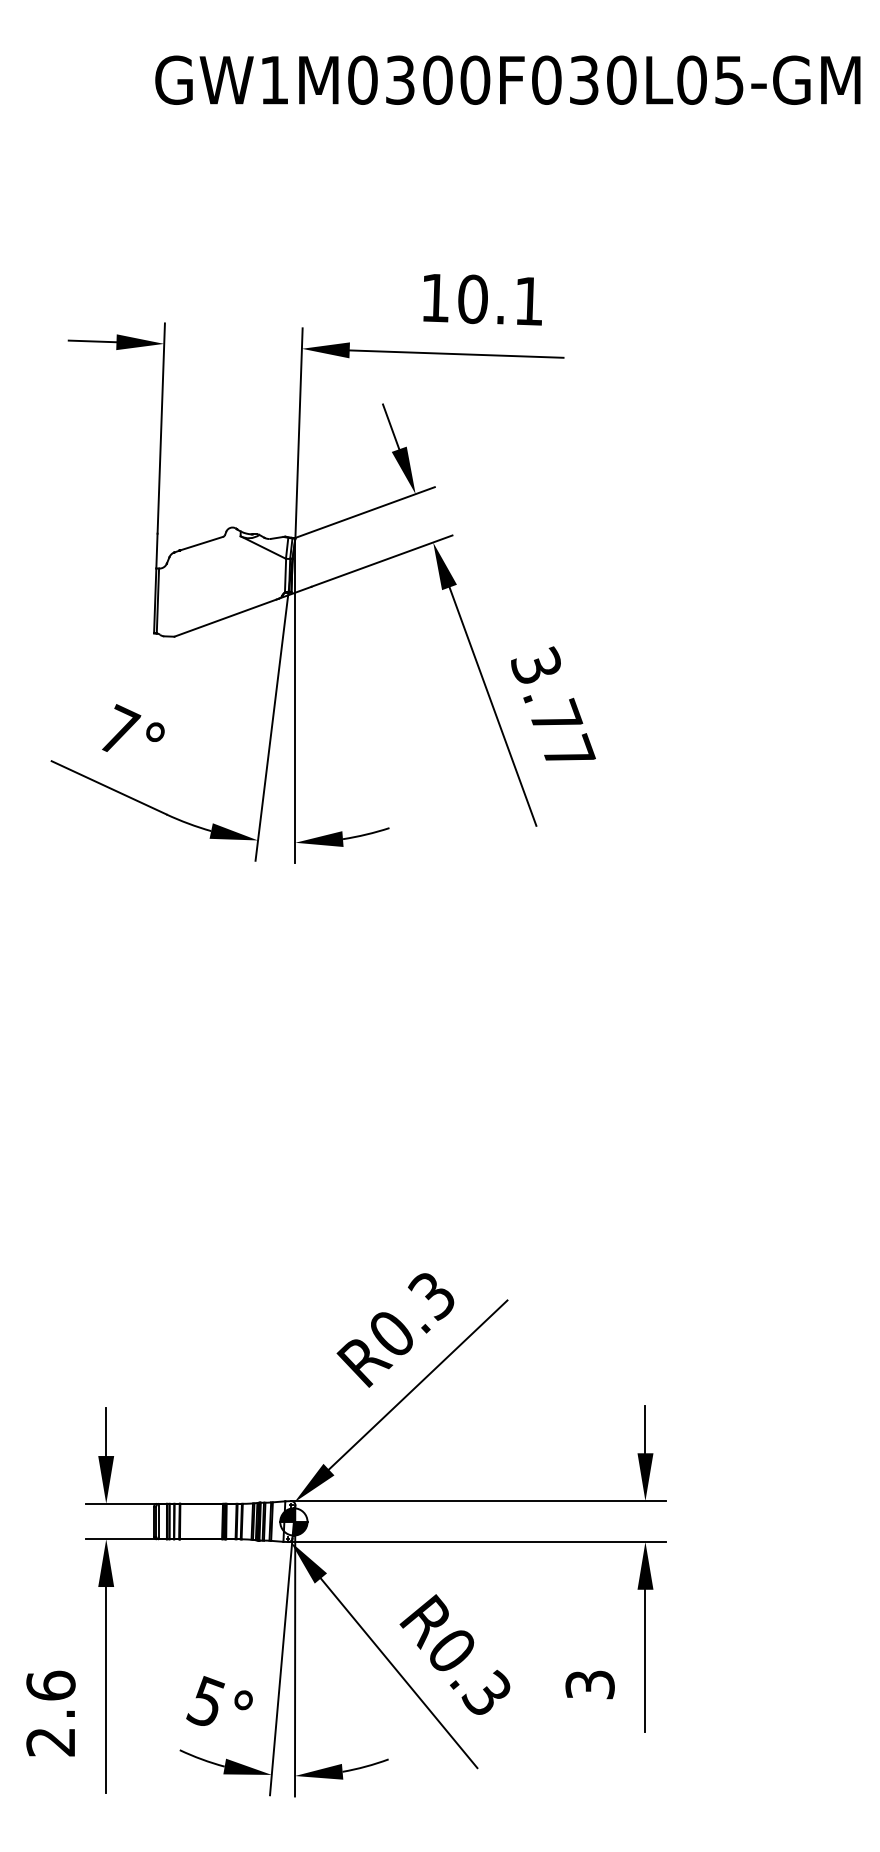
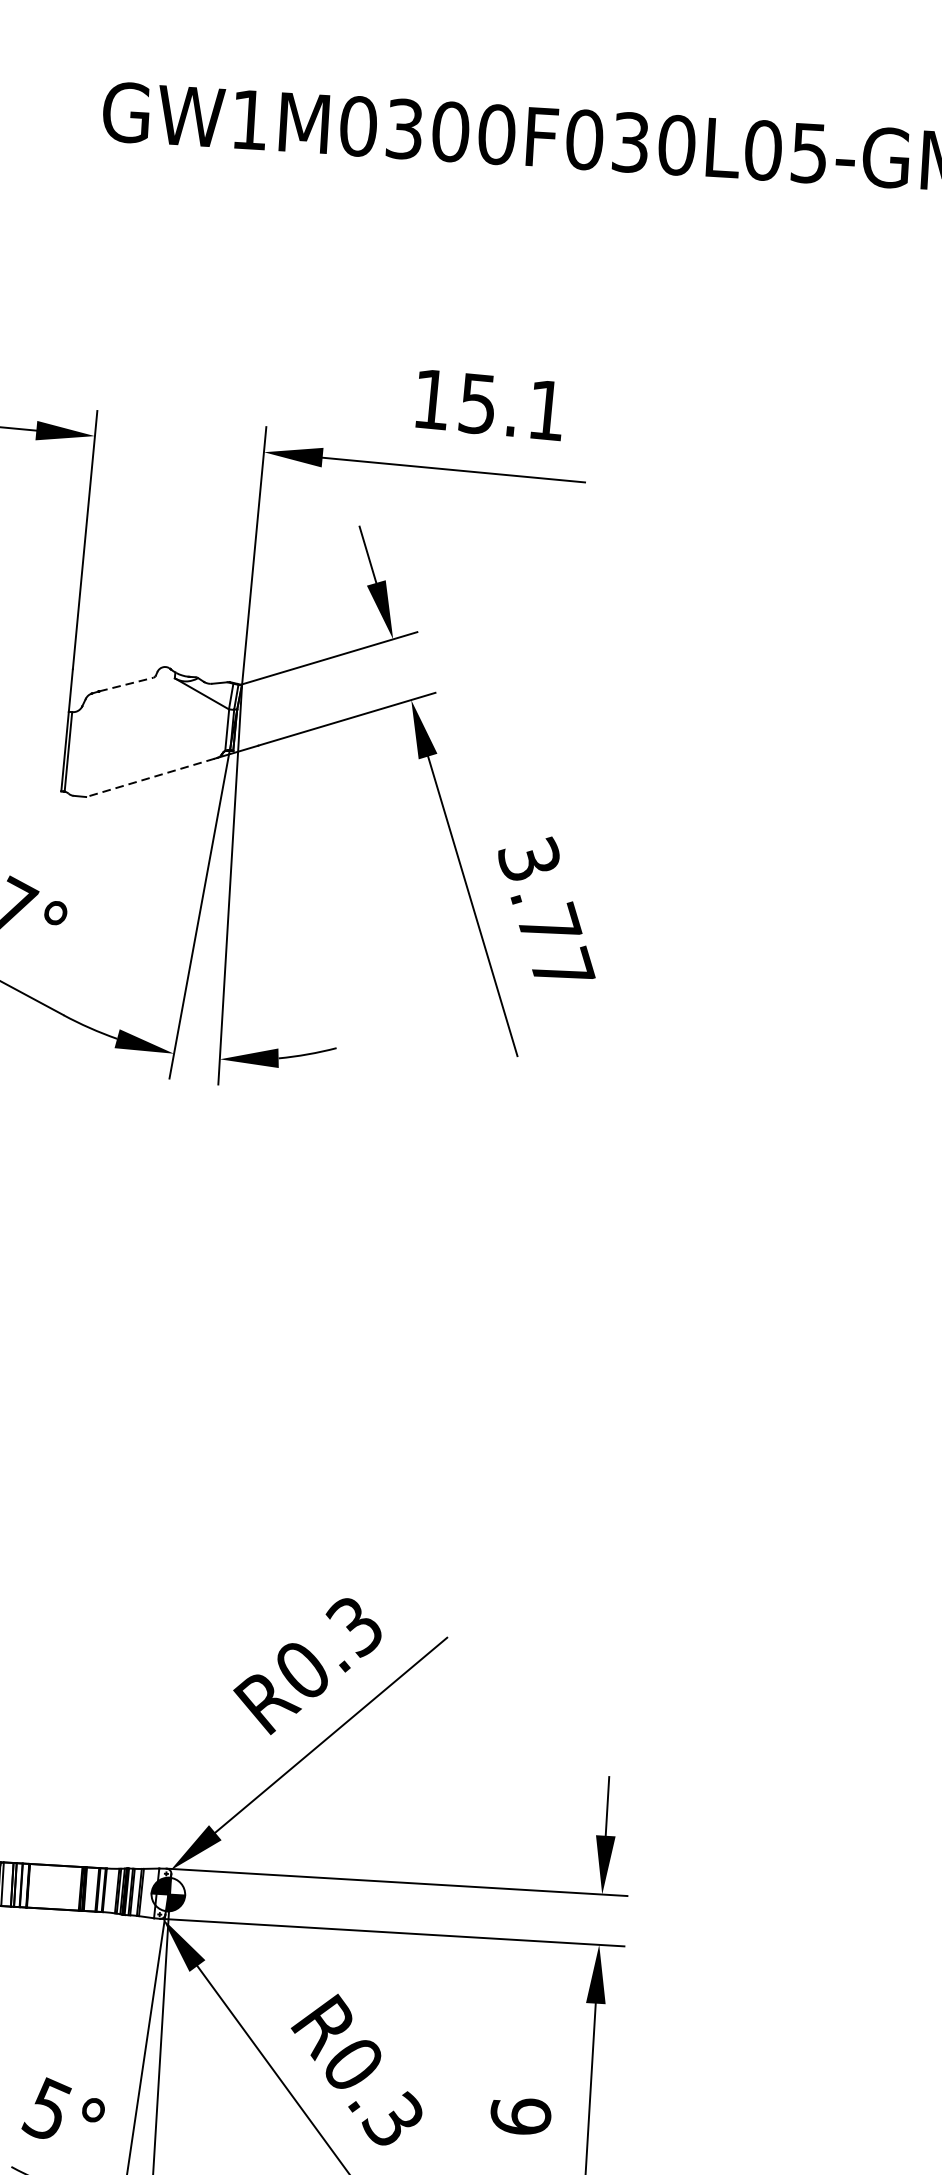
text: (472, 299) -> (477, 404), 10.1 -> 15.1
line: (201, 543) -> (126, 684), solid -> dashed
line: (225, 618) -> (150, 778), solid -> dashed
text: (589, 1684) -> (520, 2116), 3 -> 6

